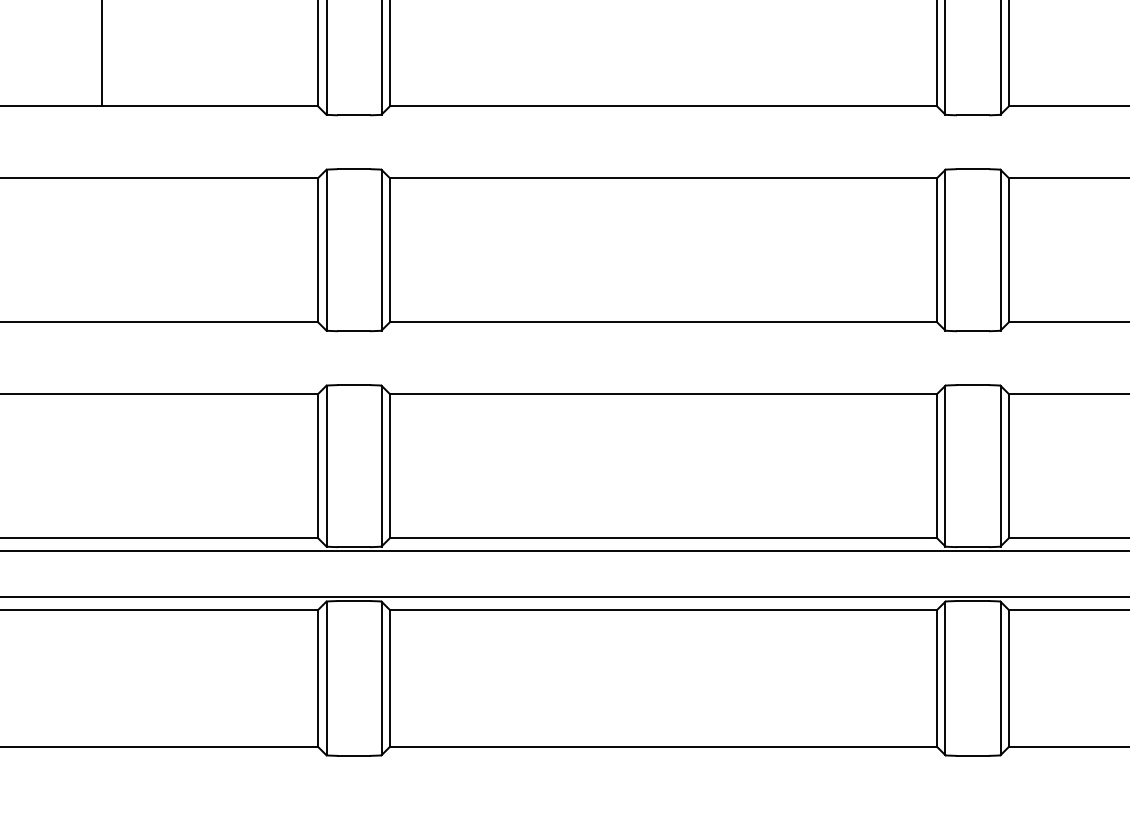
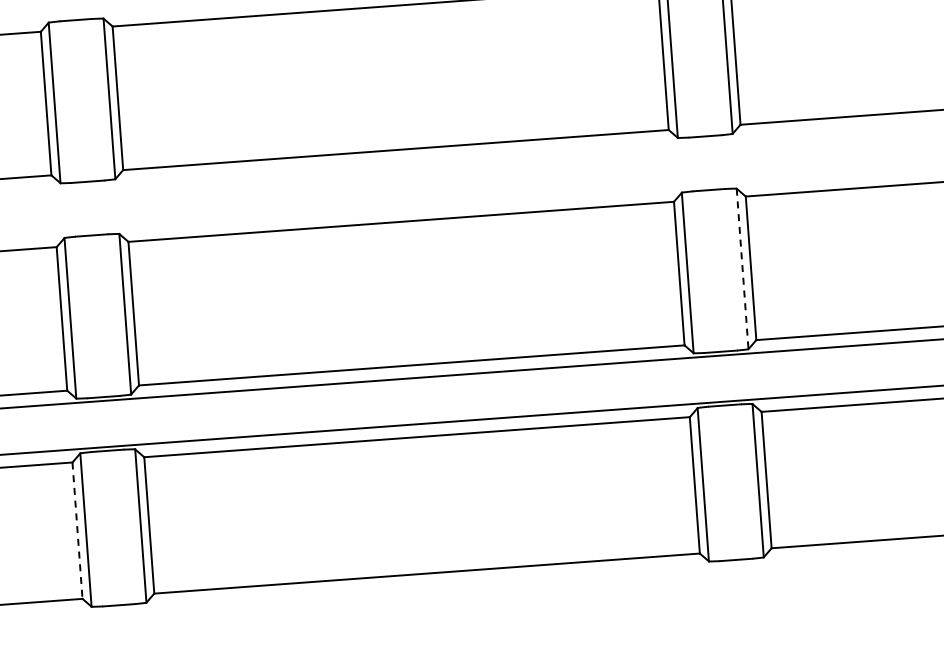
line: (1000, 466) -> (742, 269), solid -> dashed
line: (318, 678) -> (77, 530), solid -> dashed

